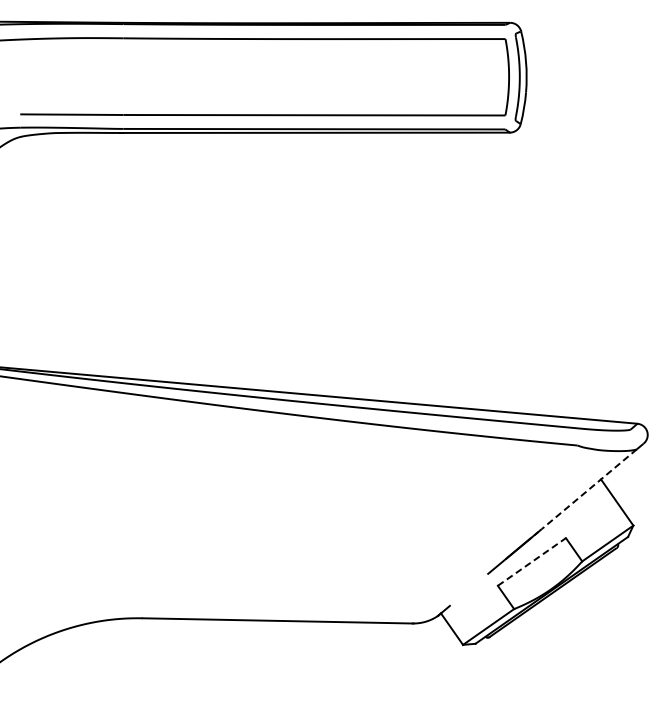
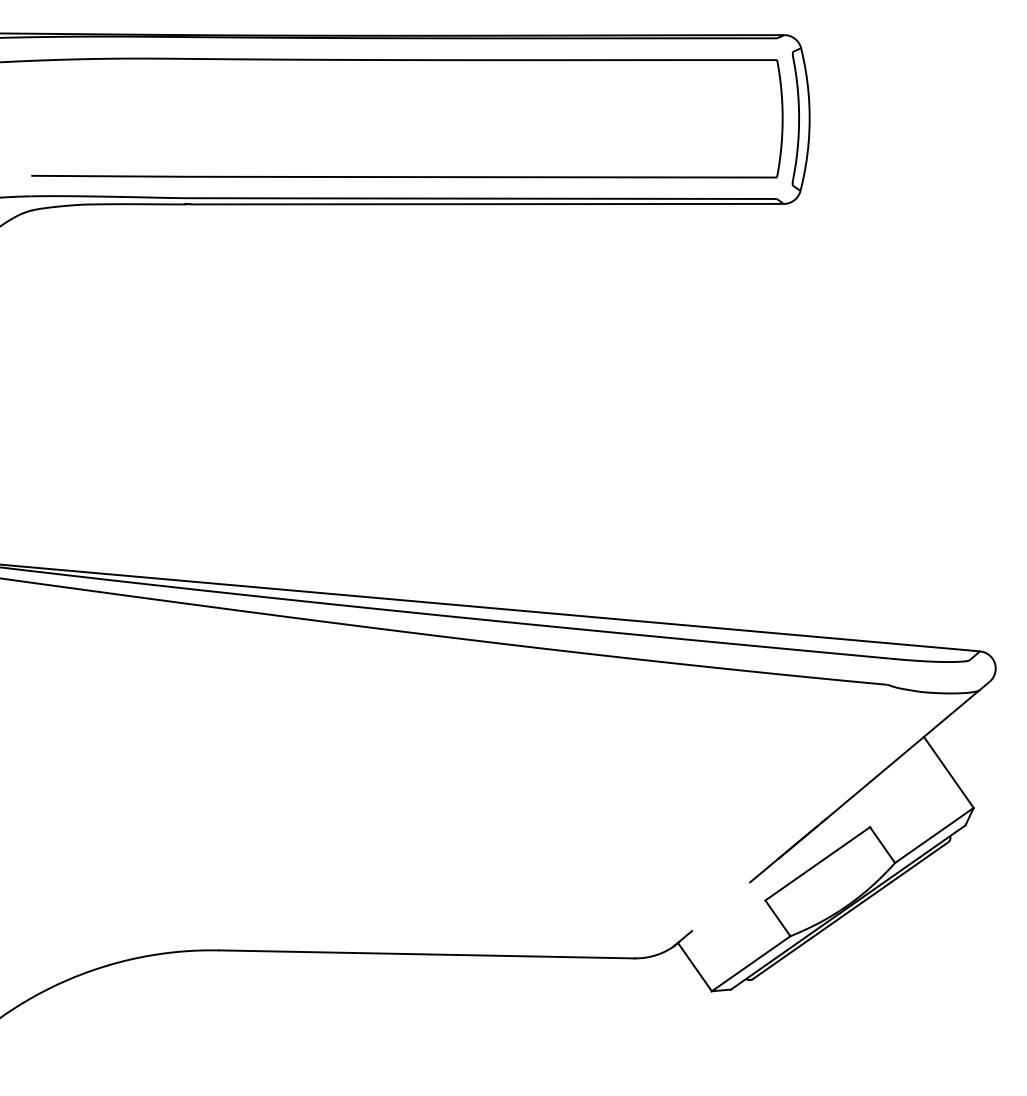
line: (589, 489) -> (906, 752), dashed -> solid
line: (531, 561) -> (817, 863), dashed -> solid

